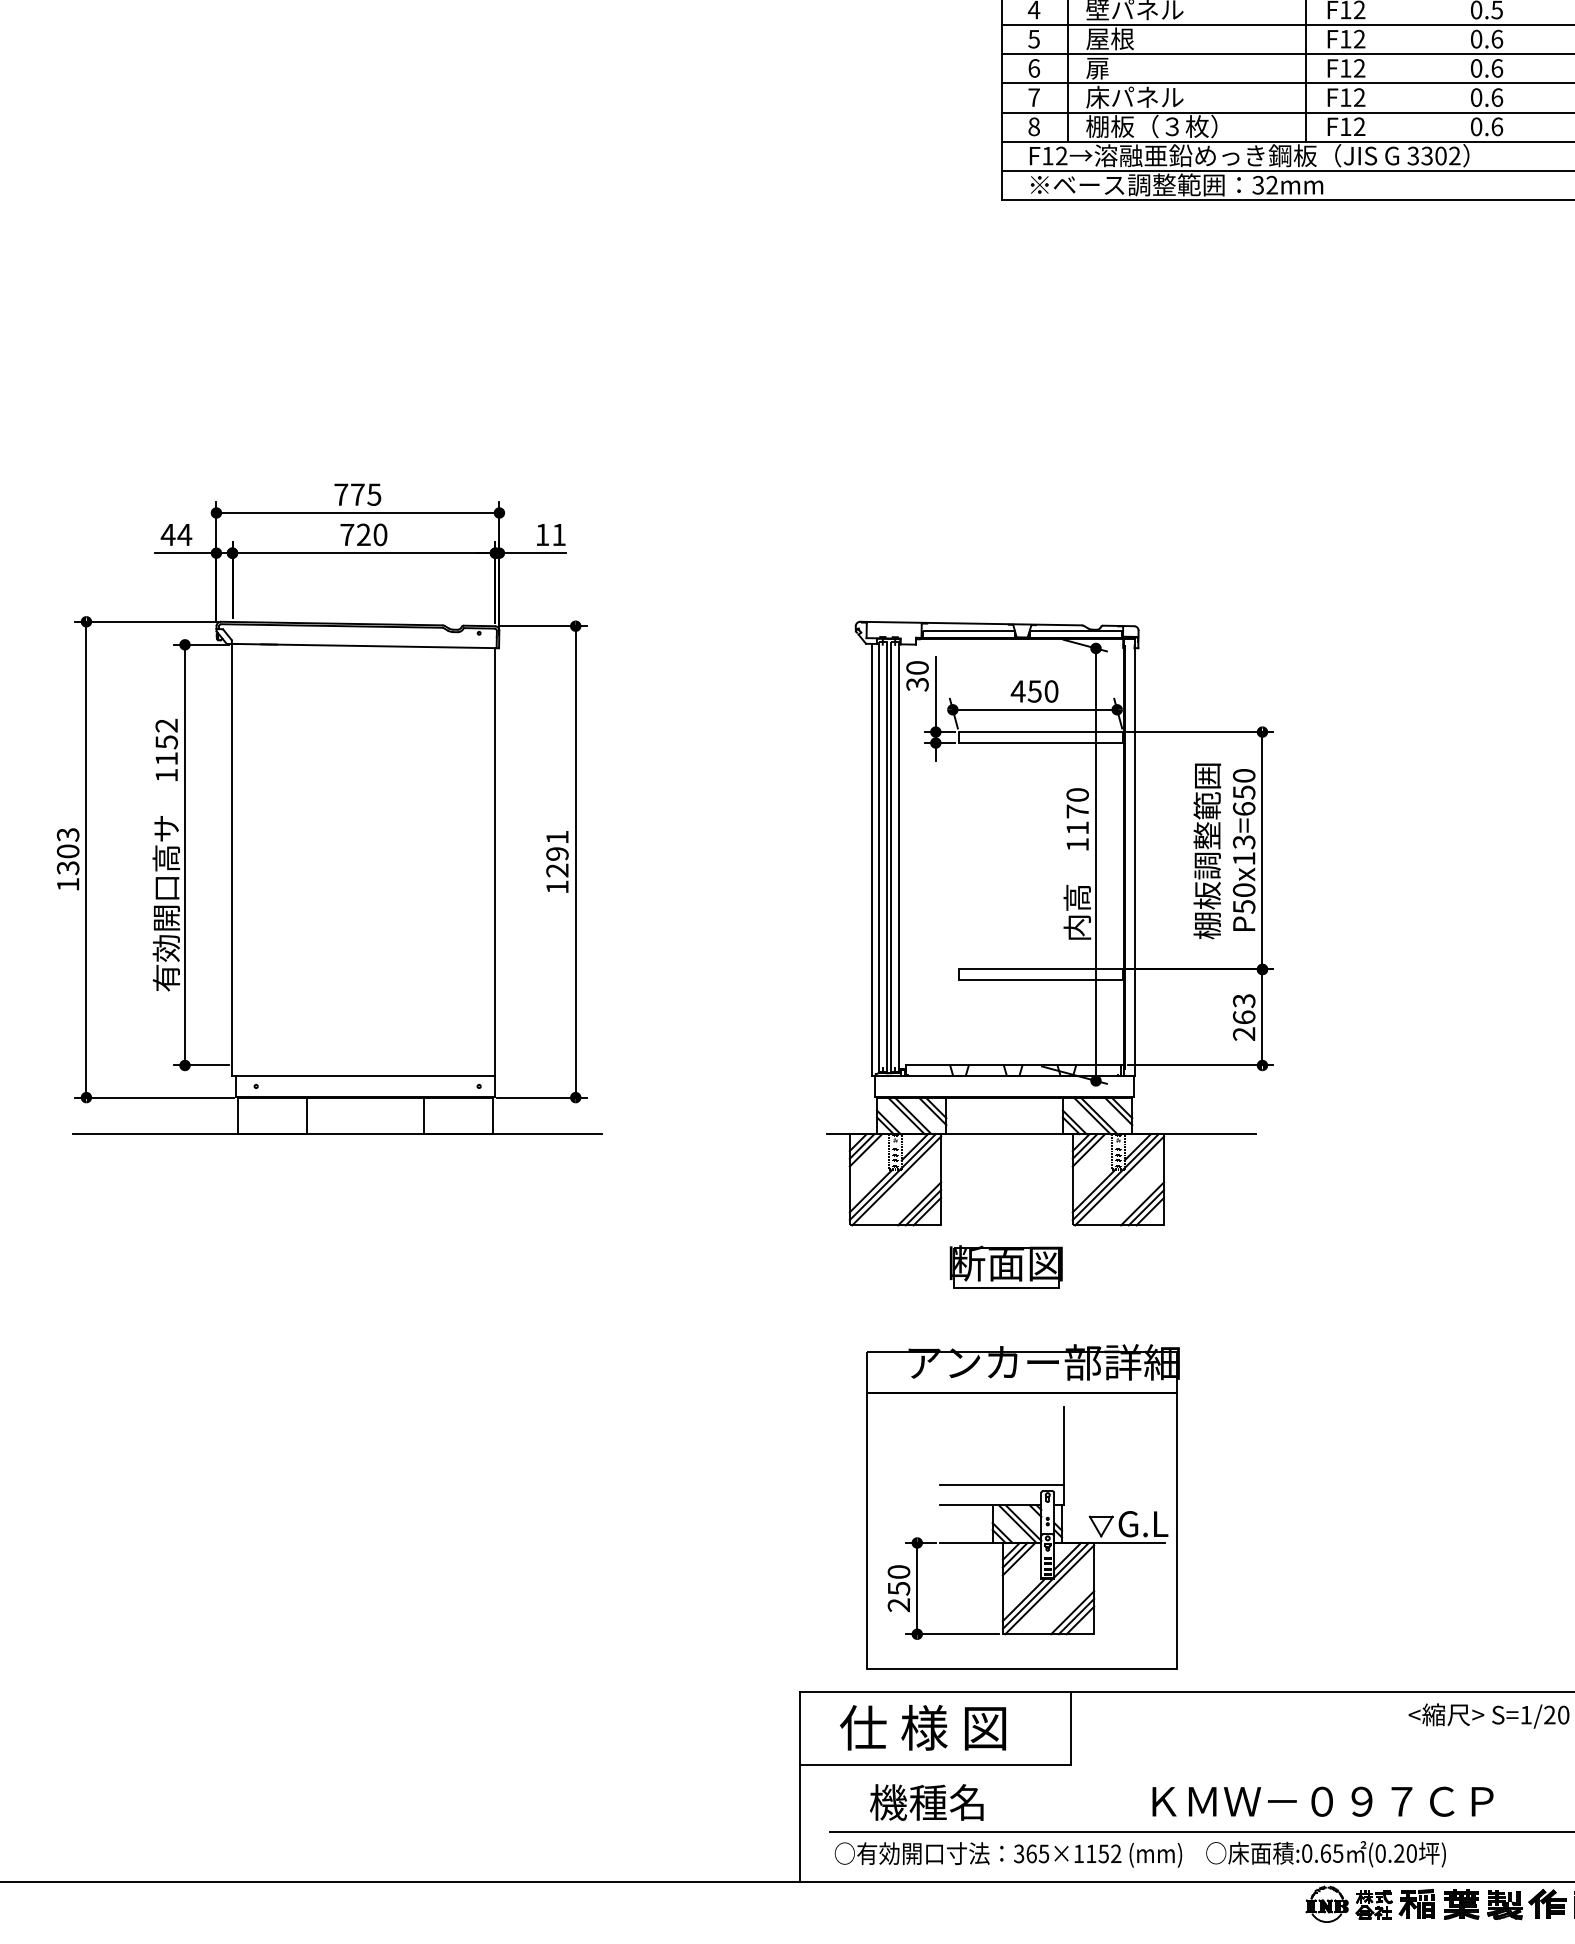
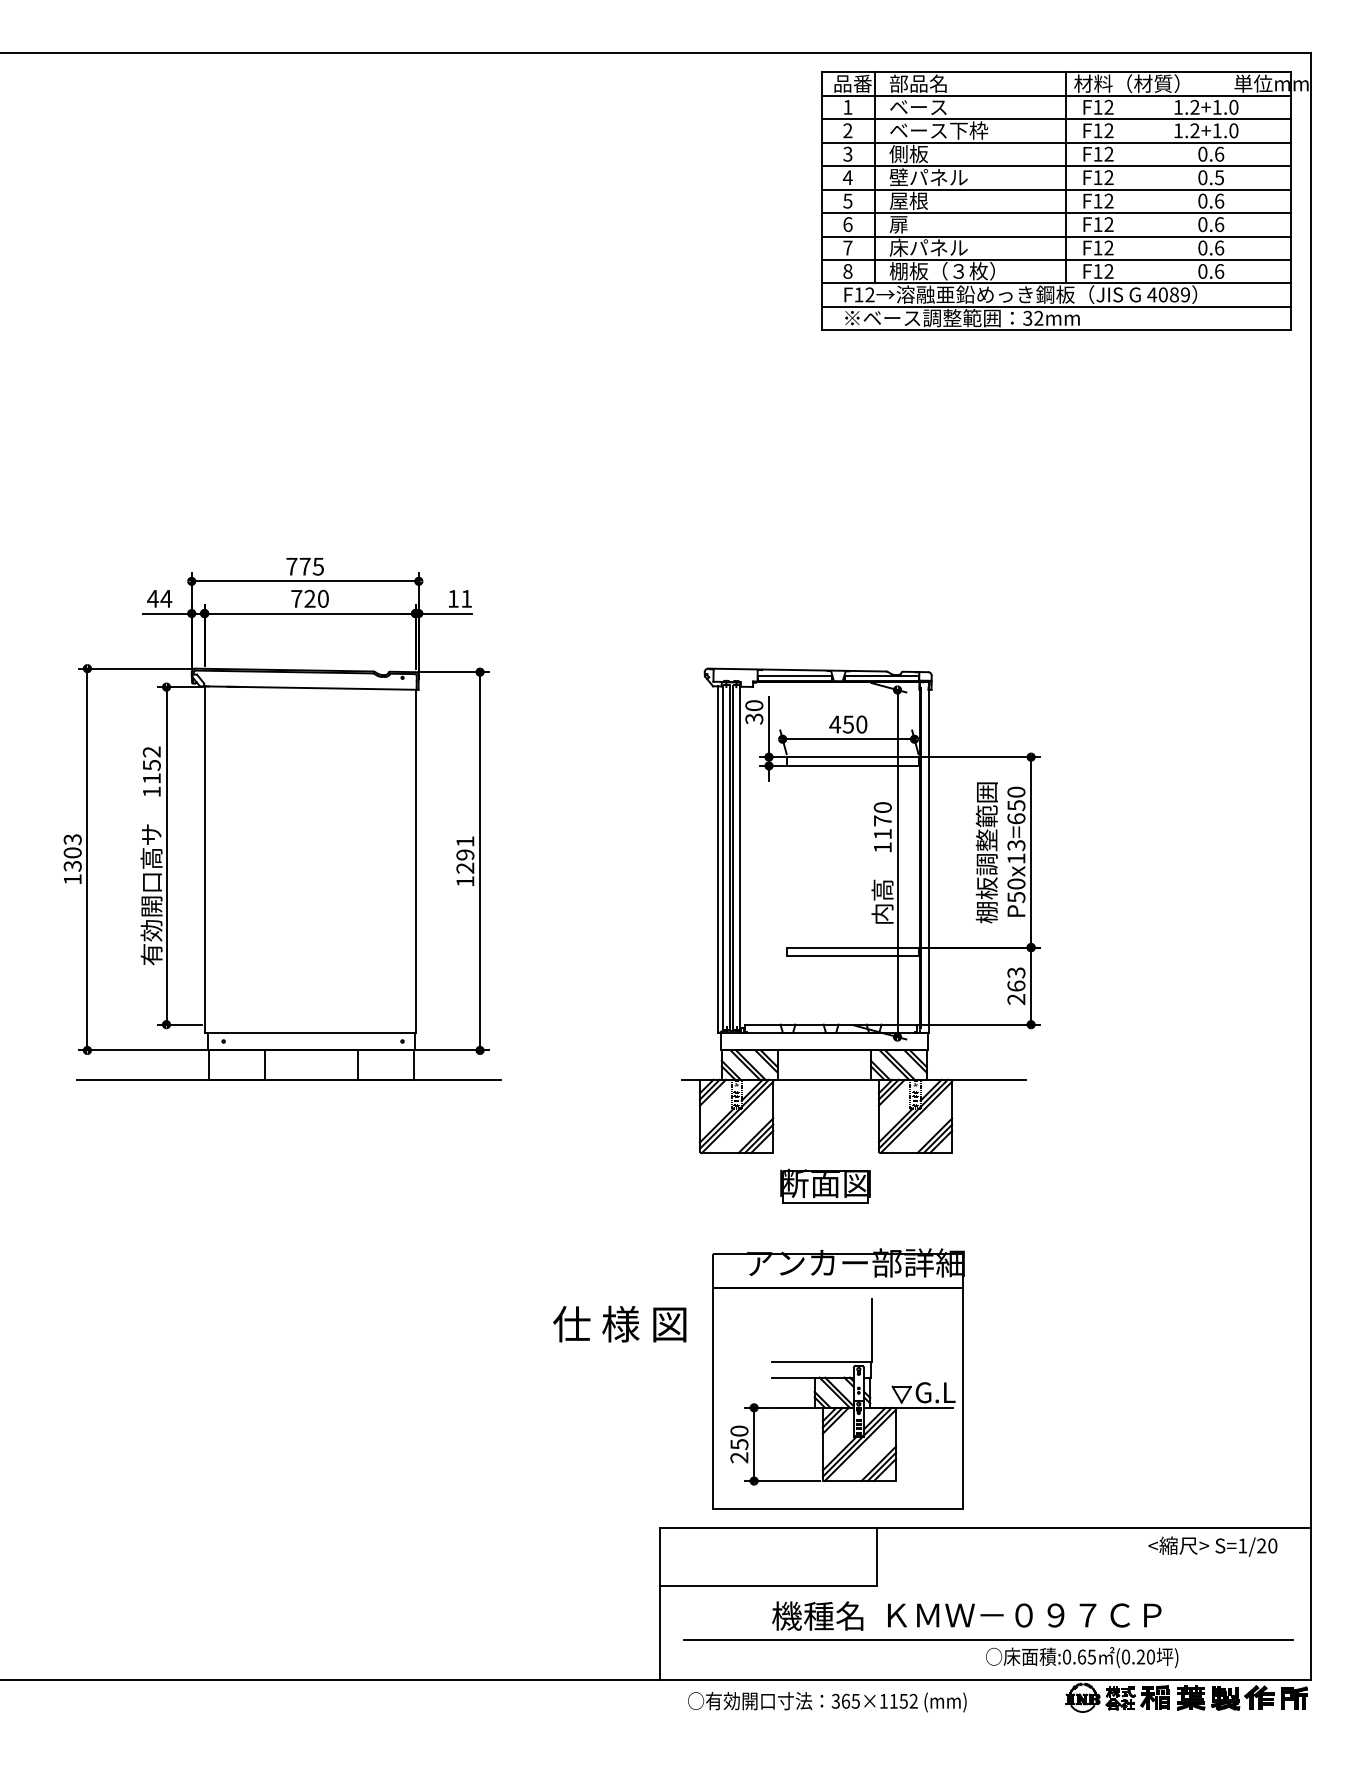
text: (1433, 155) -> (1168, 294), 3302 -> 4089
text: (922, 1726) -> (619, 1323), moved
text: (926, 1801) -> (817, 1615), moved
text: (1322, 1801) -> (1024, 1615), moved
text: (1008, 1855) -> (827, 1702), moved

